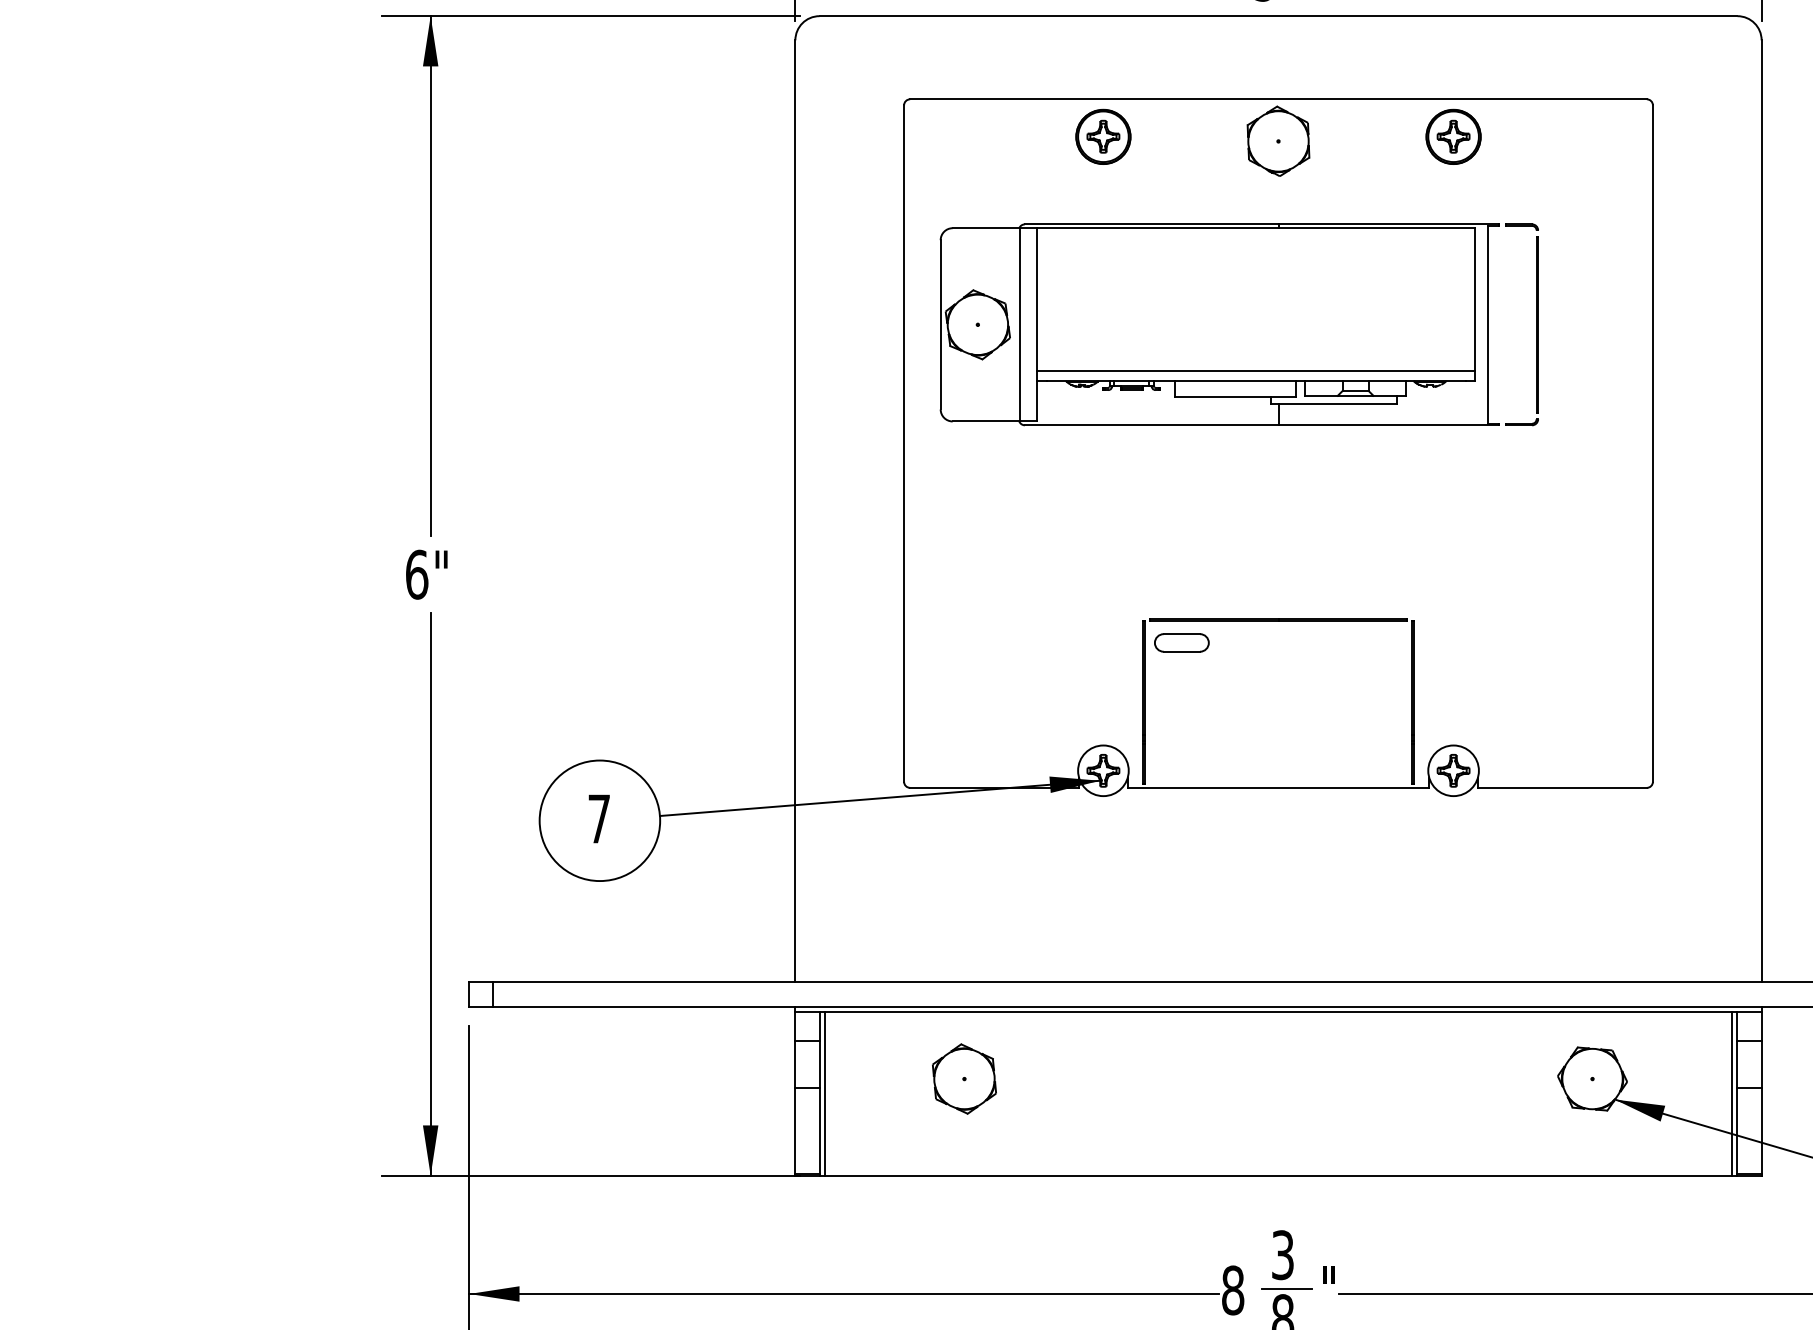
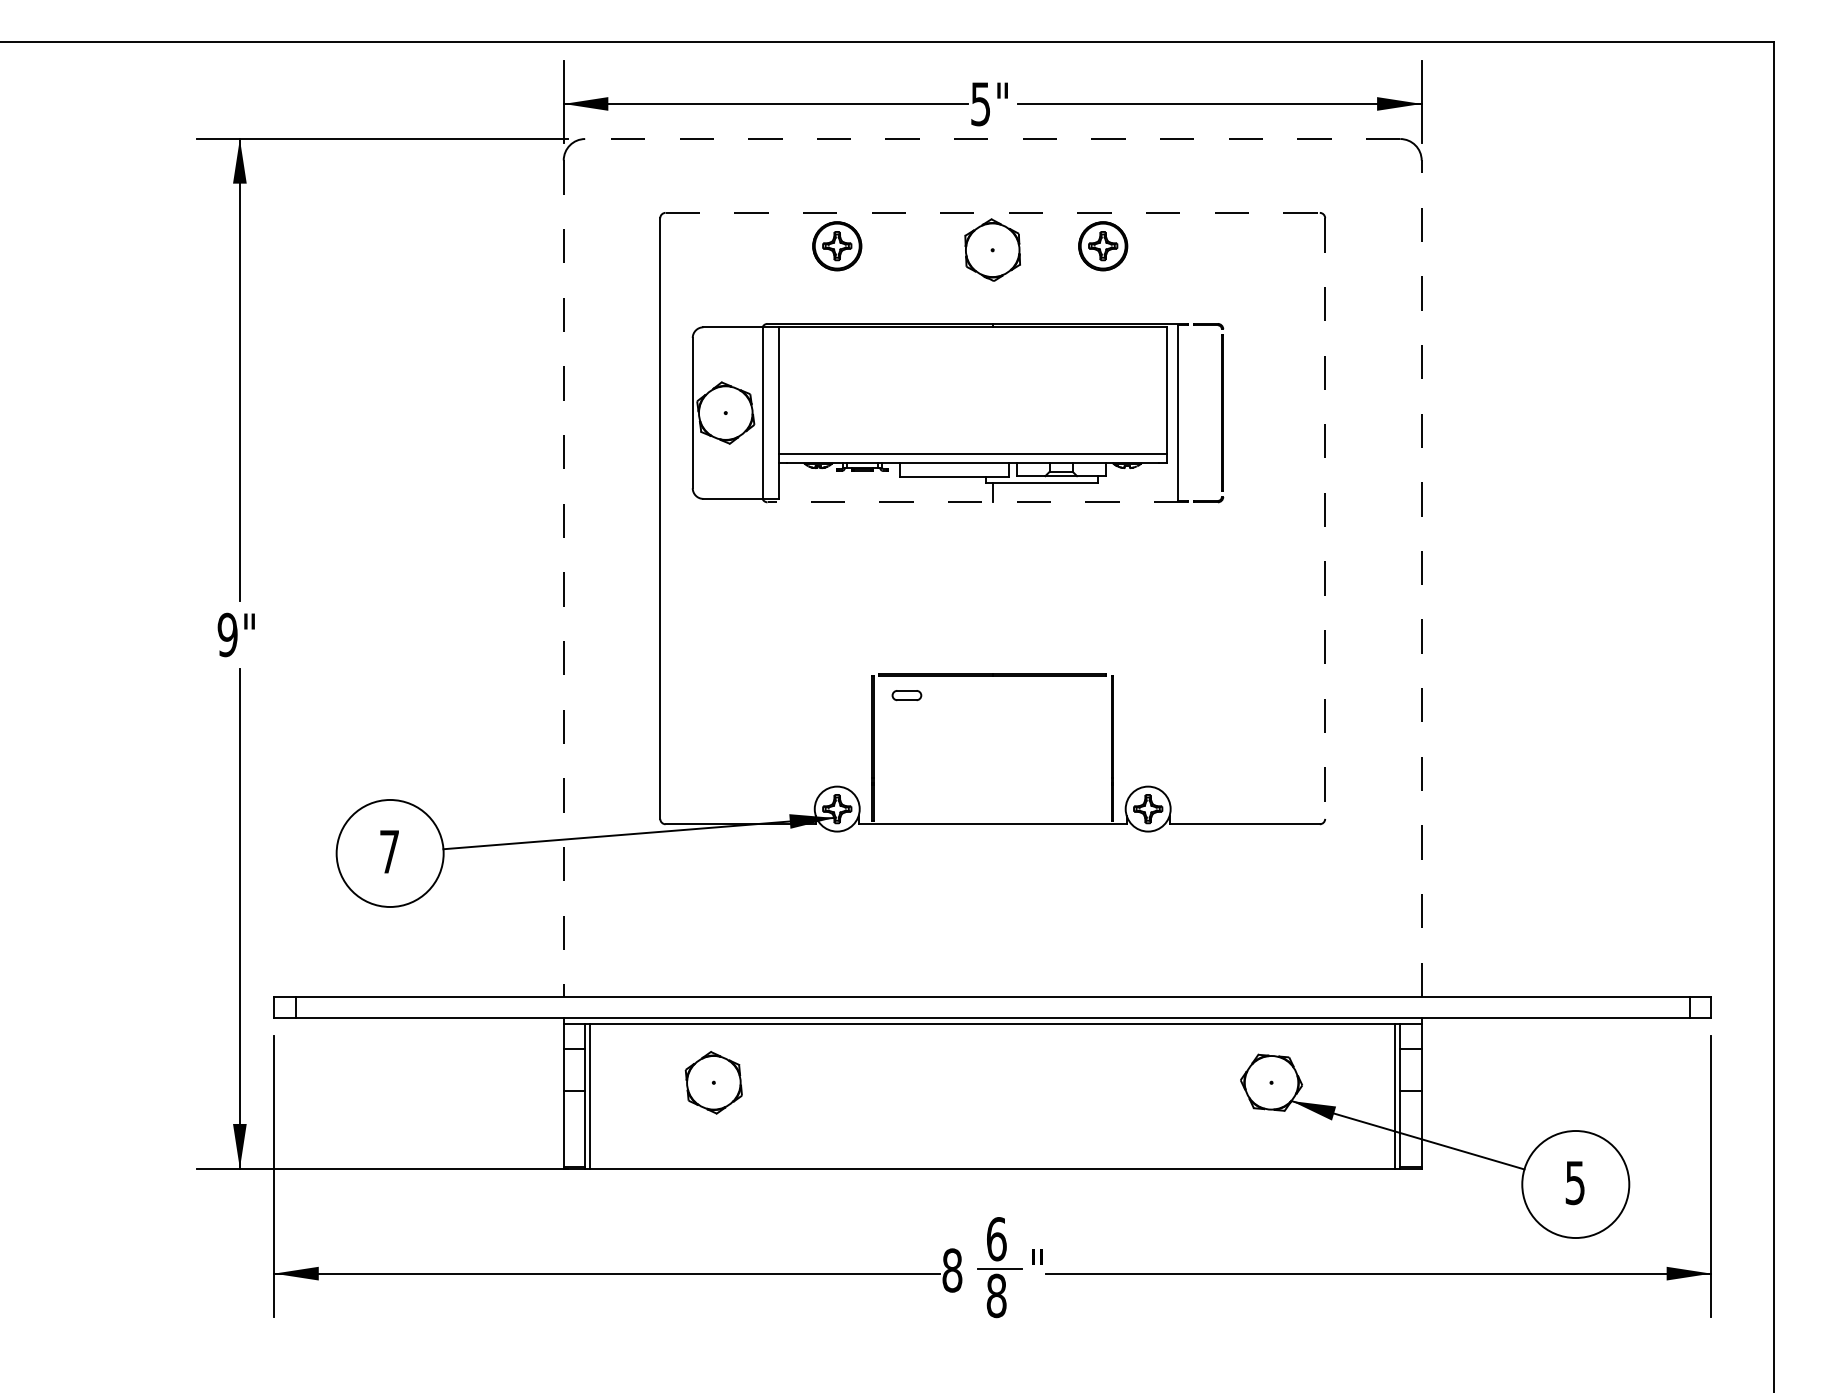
line: (1278, 16) -> (992, 139), solid -> dashed
line: (1279, 98) -> (993, 212), solid -> dashed
part: (1453, 137) -> (1103, 246), moved
line: (1261, 425) -> (977, 502), solid -> dashed
line: (1653, 444) -> (1325, 519), solid -> dashed
line: (1761, 511) -> (1421, 578), solid -> dashed
line: (795, 512) -> (563, 579), solid -> dashed
text: (416, 574) -> (227, 634), 6" -> 9"
part: (1181, 642) -> (906, 695), size x0.6
text: (1282, 1255) -> (996, 1239), 3 -> 6

